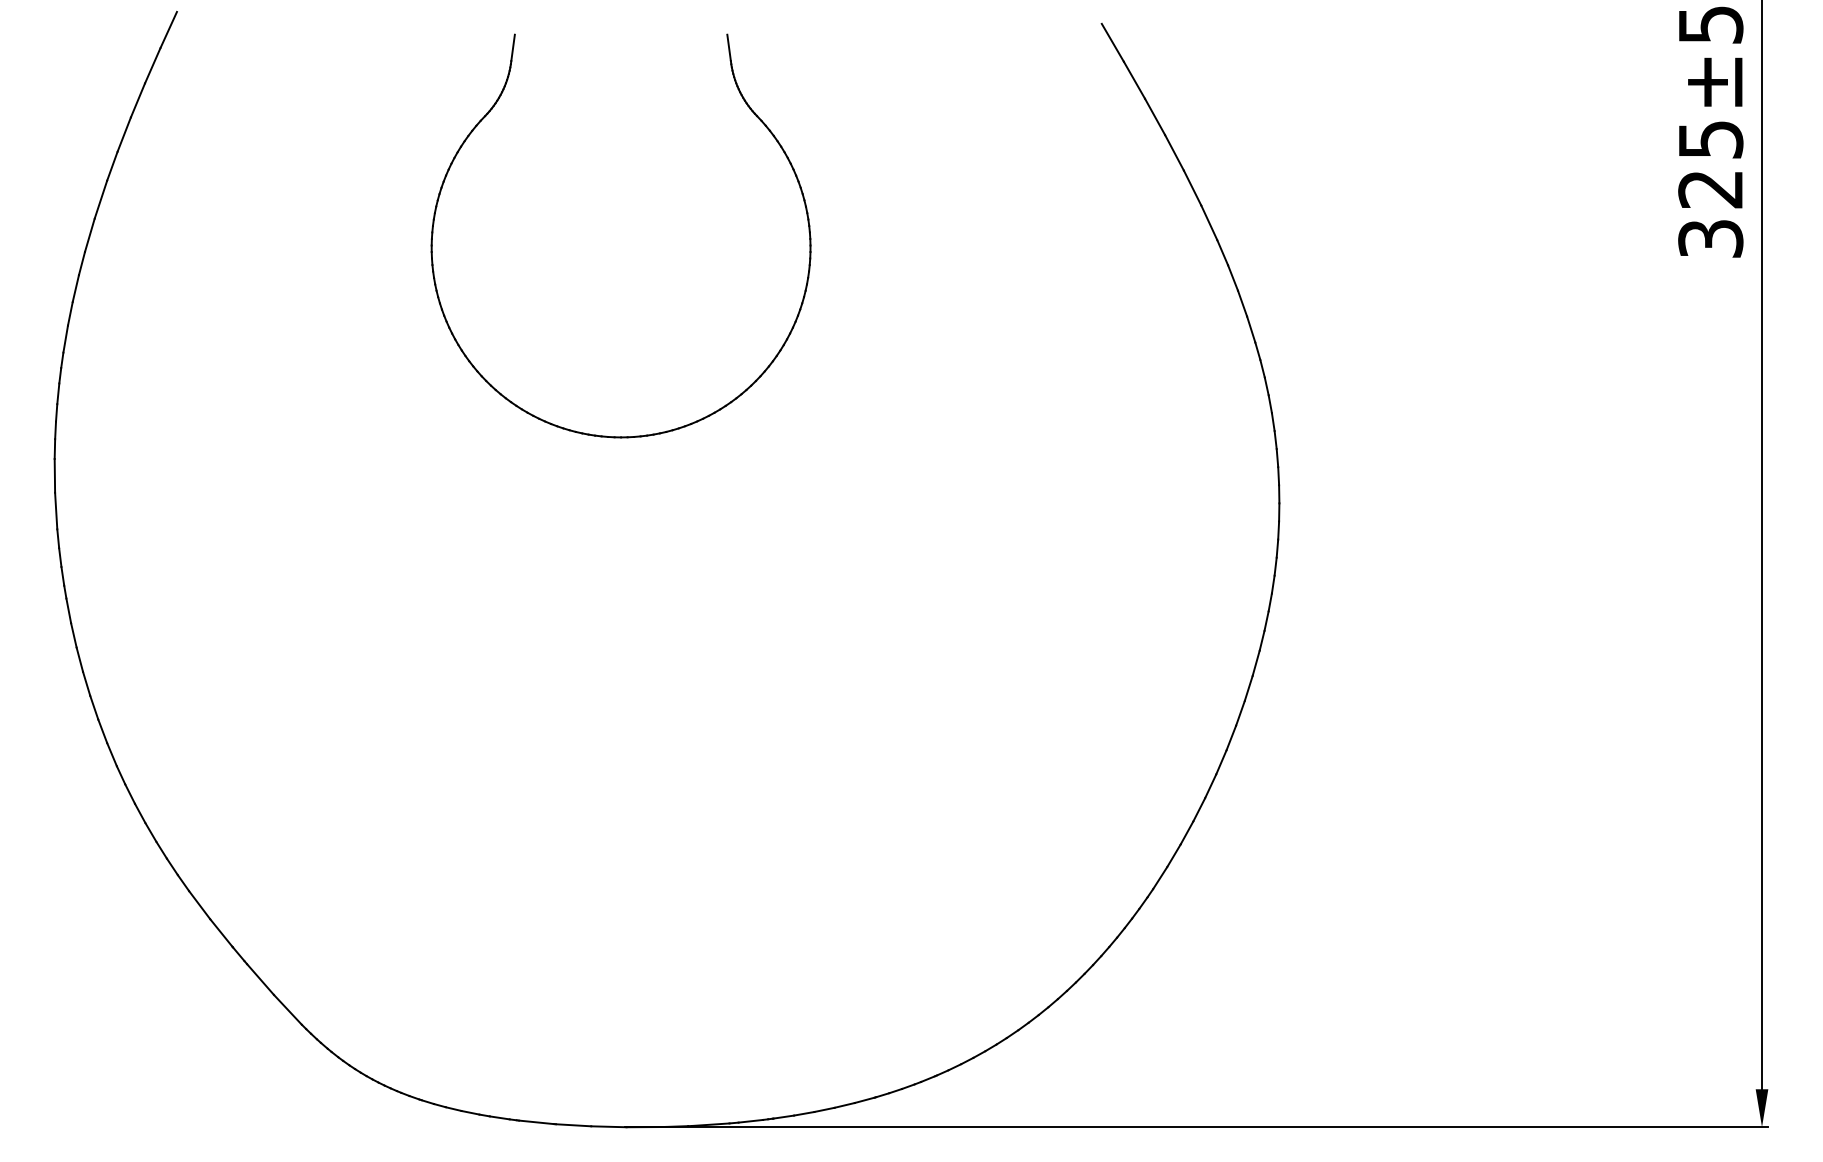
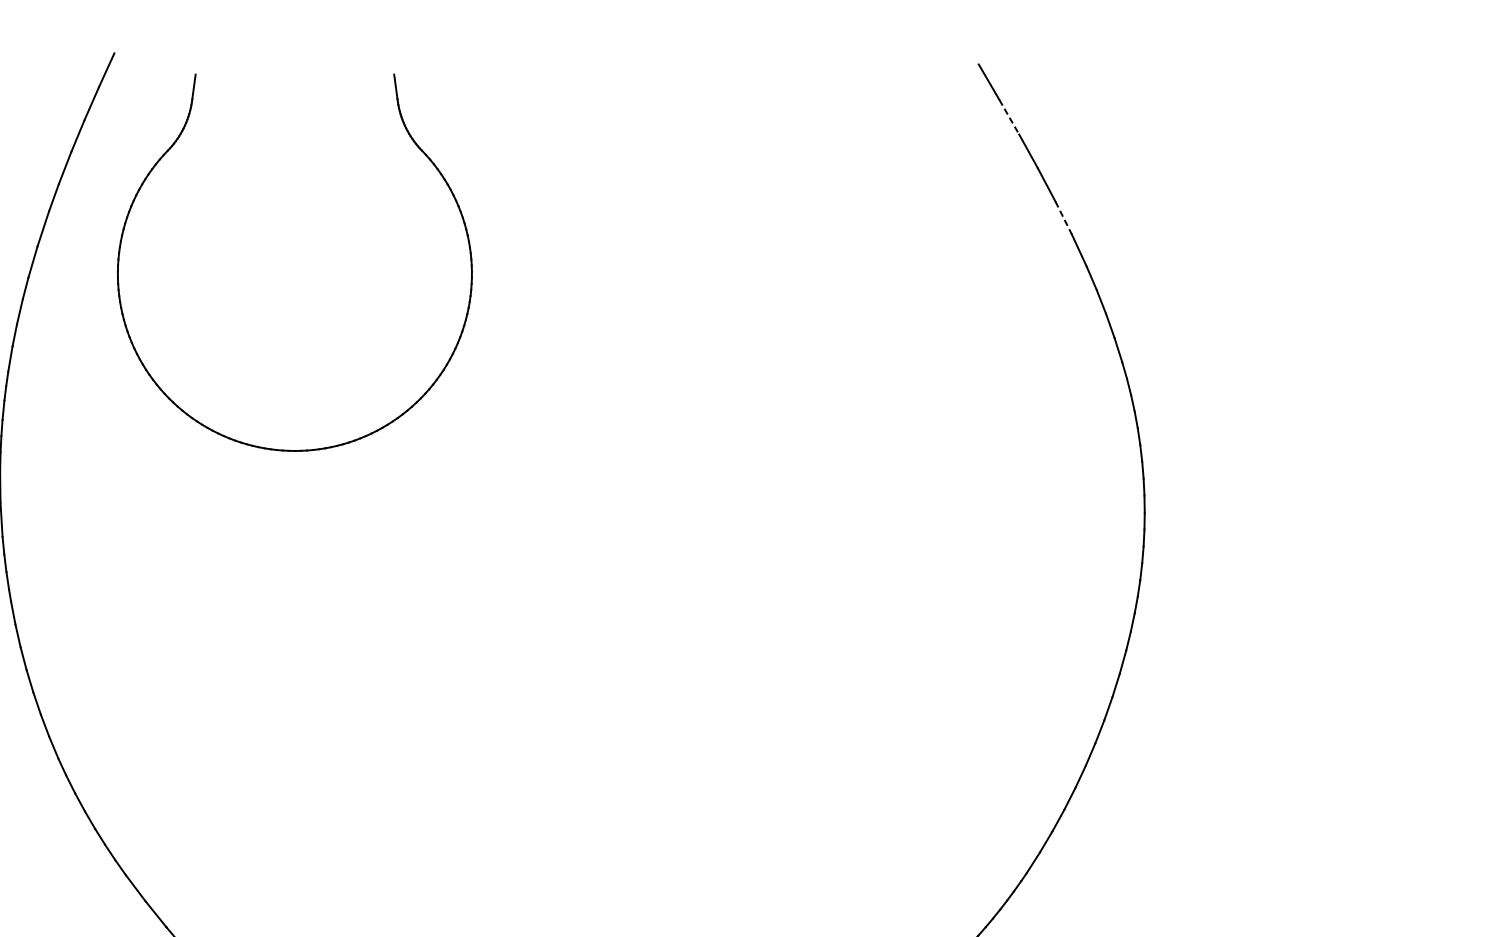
line: (1134, 80) -> (1009, 117), solid -> dashed
part: (488, 114) -> (170, 149), moved
line: (1192, 188) -> (1063, 218), solid -> dashed

